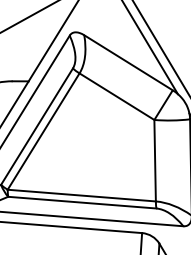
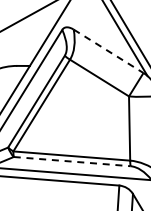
line: (129, 63) -> (109, 51), solid -> dashed
line: (82, 202) -> (72, 161), solid -> dashed

